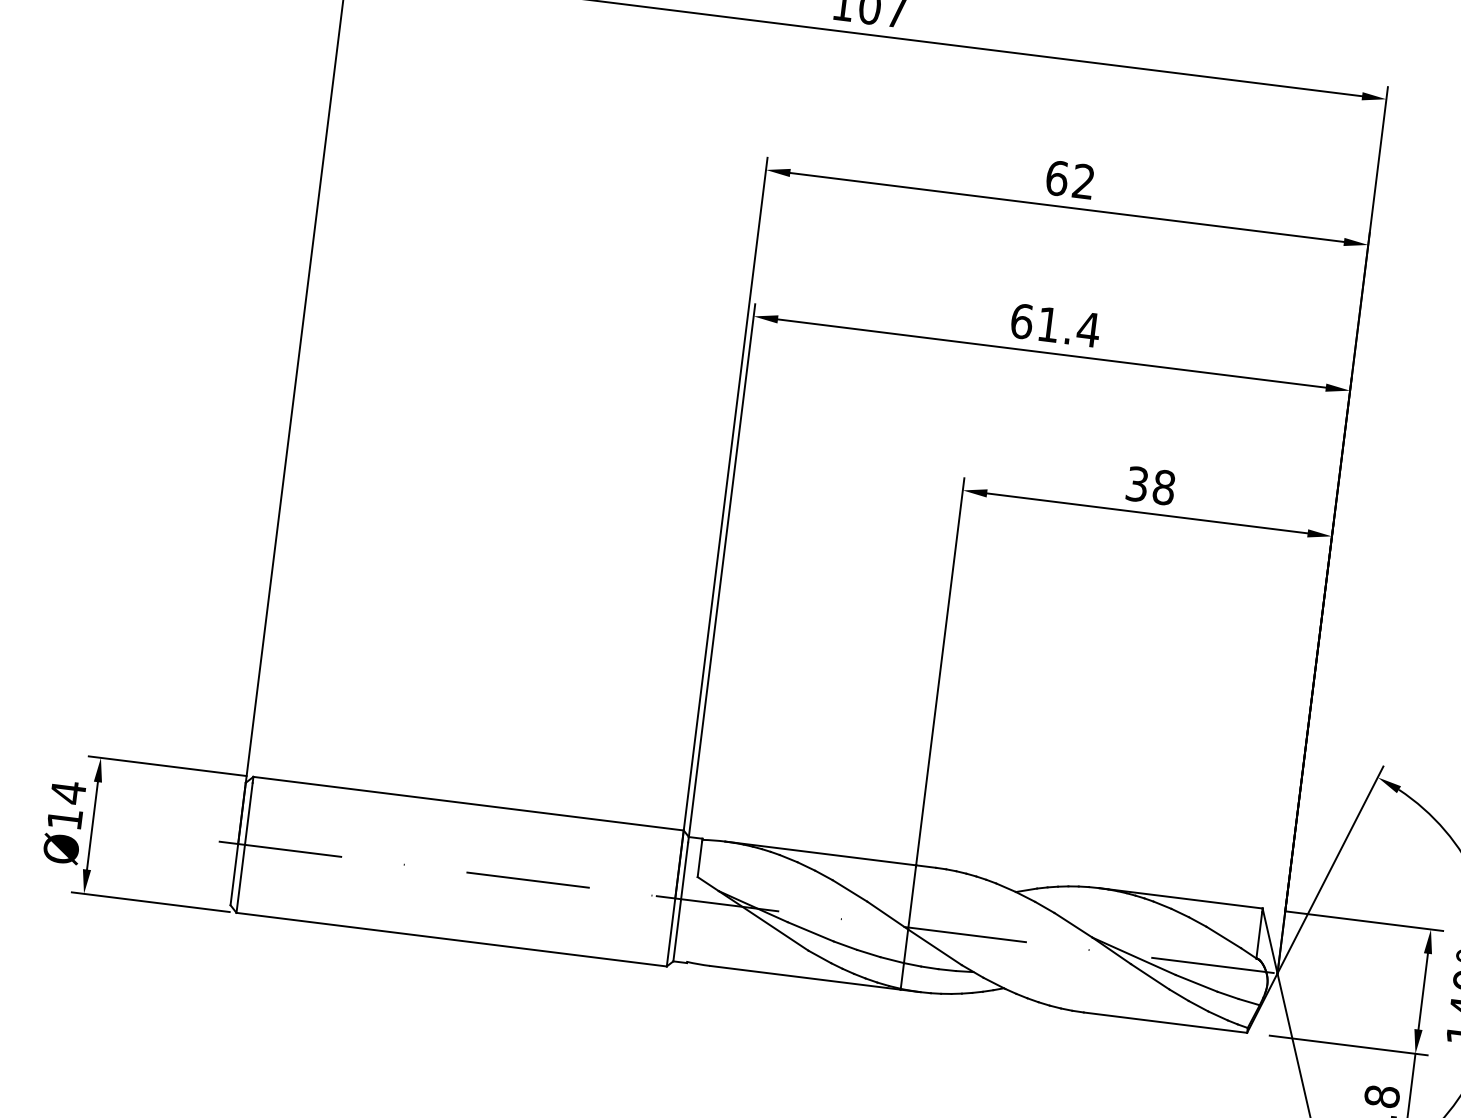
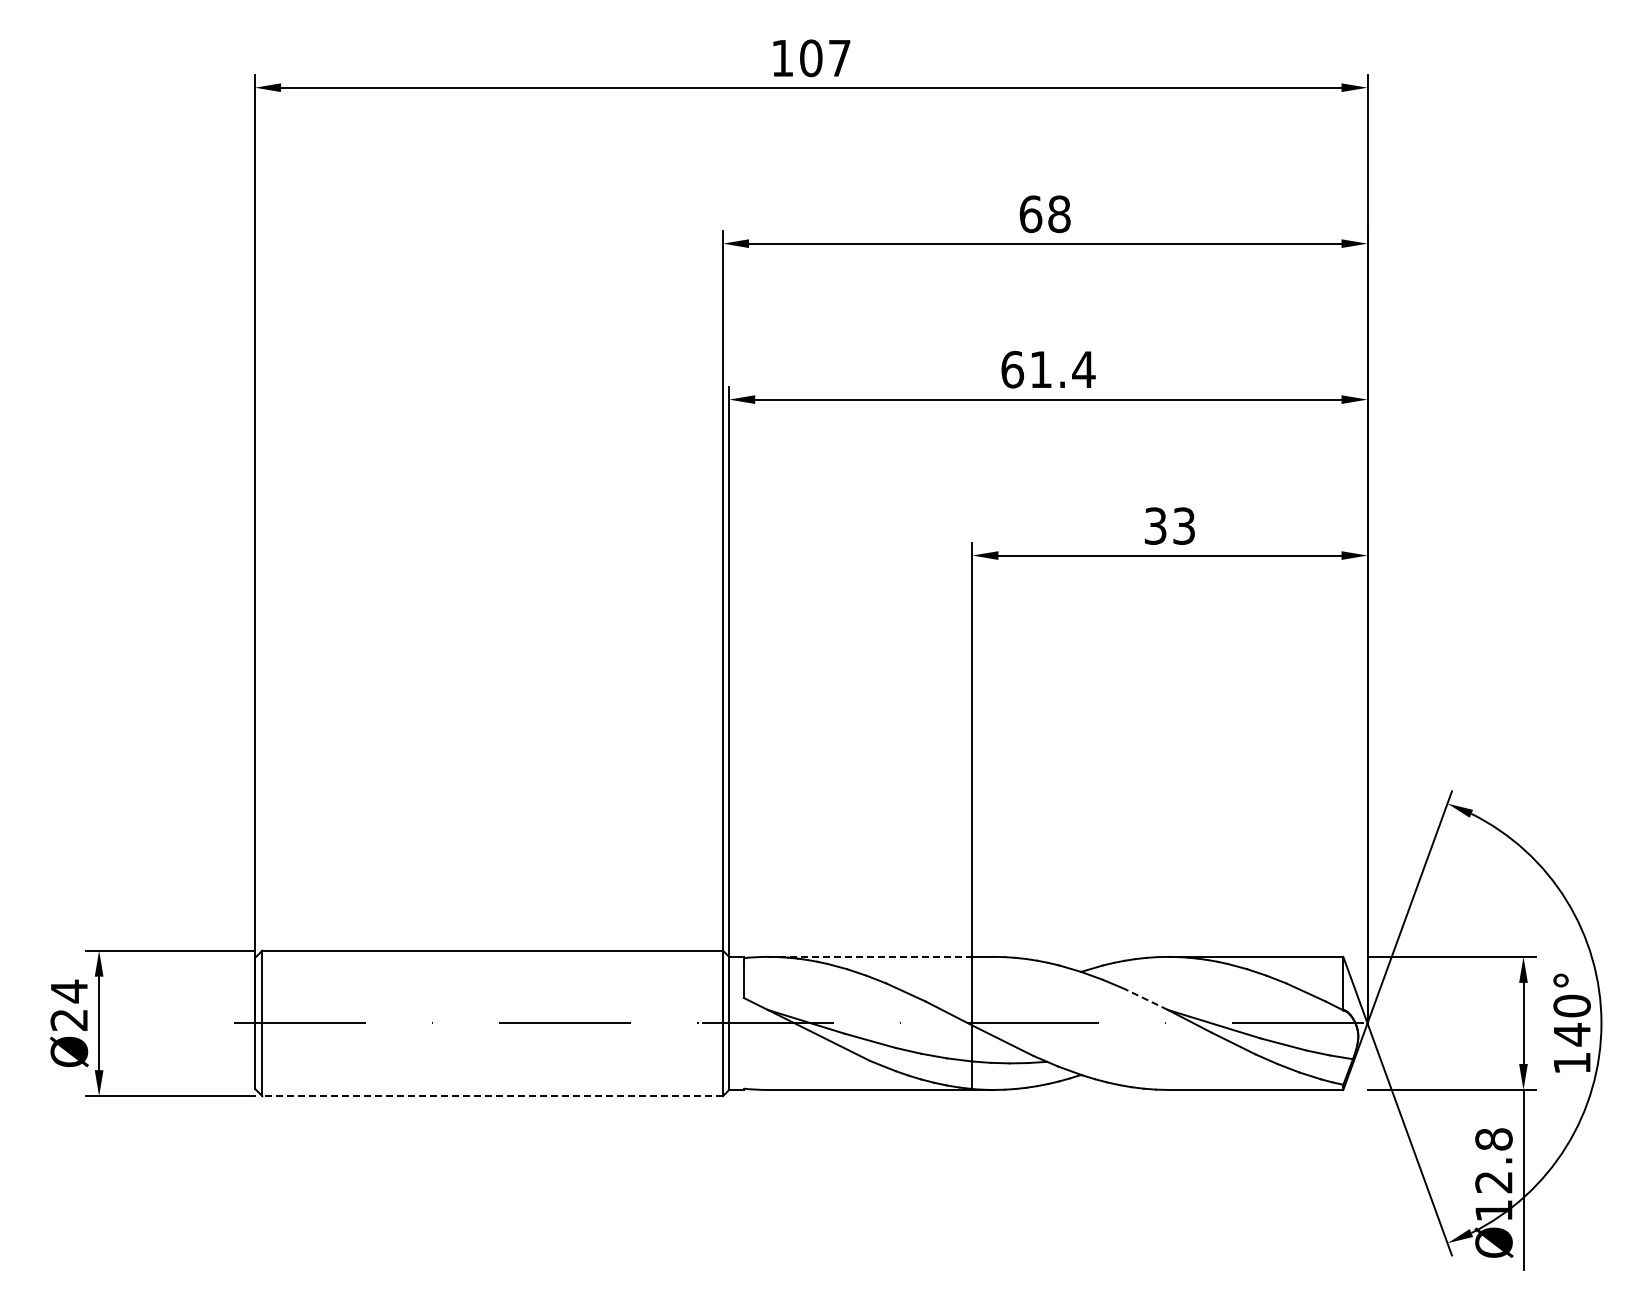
text: (1083, 181) -> (1059, 214), 62 -> 68
text: (1164, 486) -> (1184, 525), 38 -> 33
text: (64, 818) -> (68, 1019), Ø14 -> Ø24
line: (820, 853) -> (870, 956), solid -> dashed
line: (1072, 925) -> (1145, 999), solid -> dashed
line: (451, 939) -> (492, 1096), solid -> dashed

